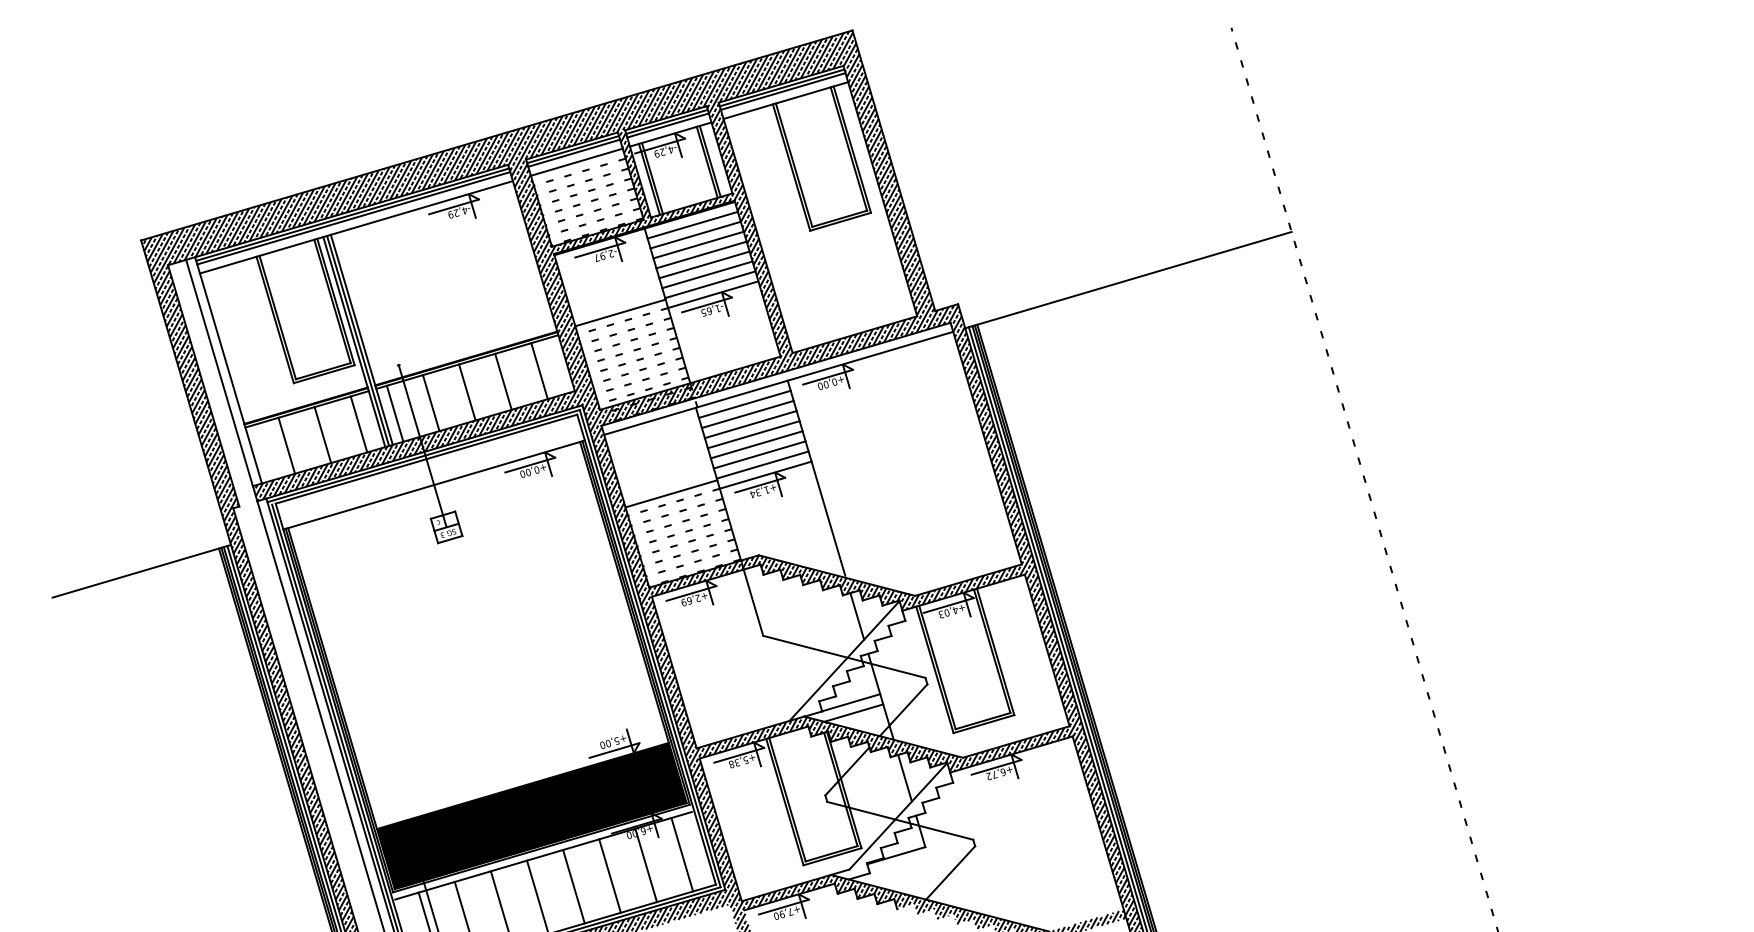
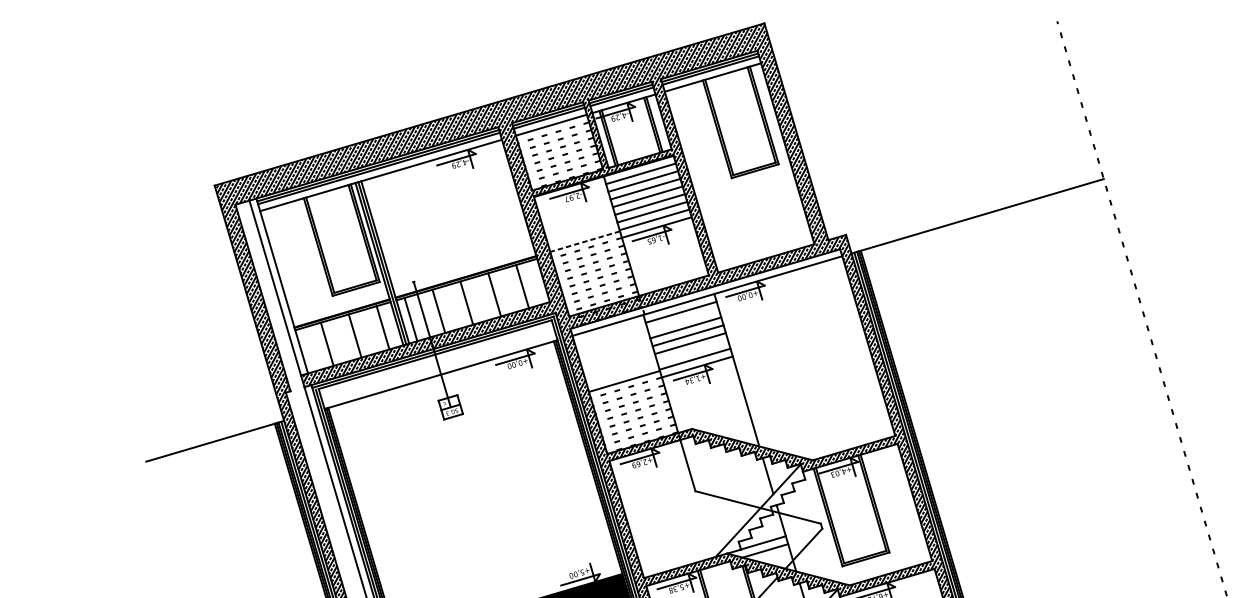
line: (620, 313) -> (585, 242), solid -> dashed
line: (747, 414) -> (683, 320), removed
line: (759, 454) -> (692, 351), removed

